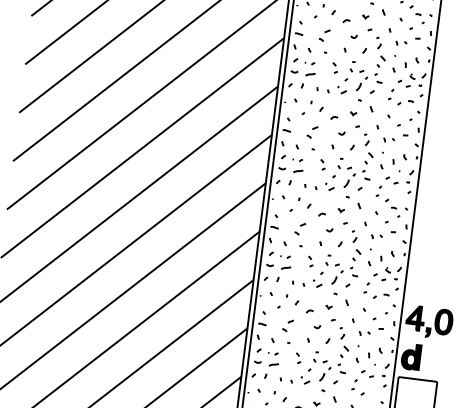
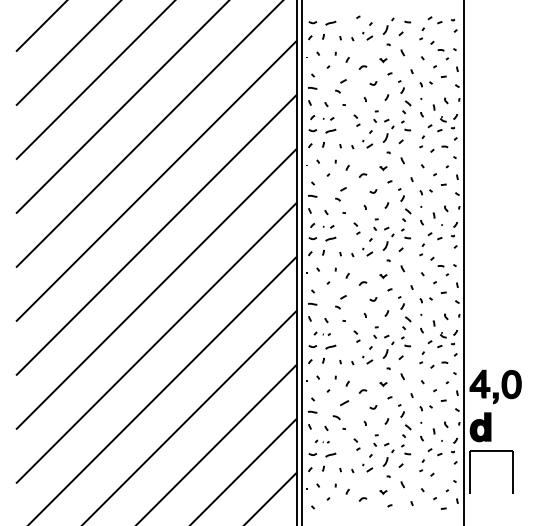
part: (280, 254) -> (322, 333), size x0.7
part: (287, 326) -> (340, 410), size x1.4
part: (267, 351) -> (322, 441), size x0.6

